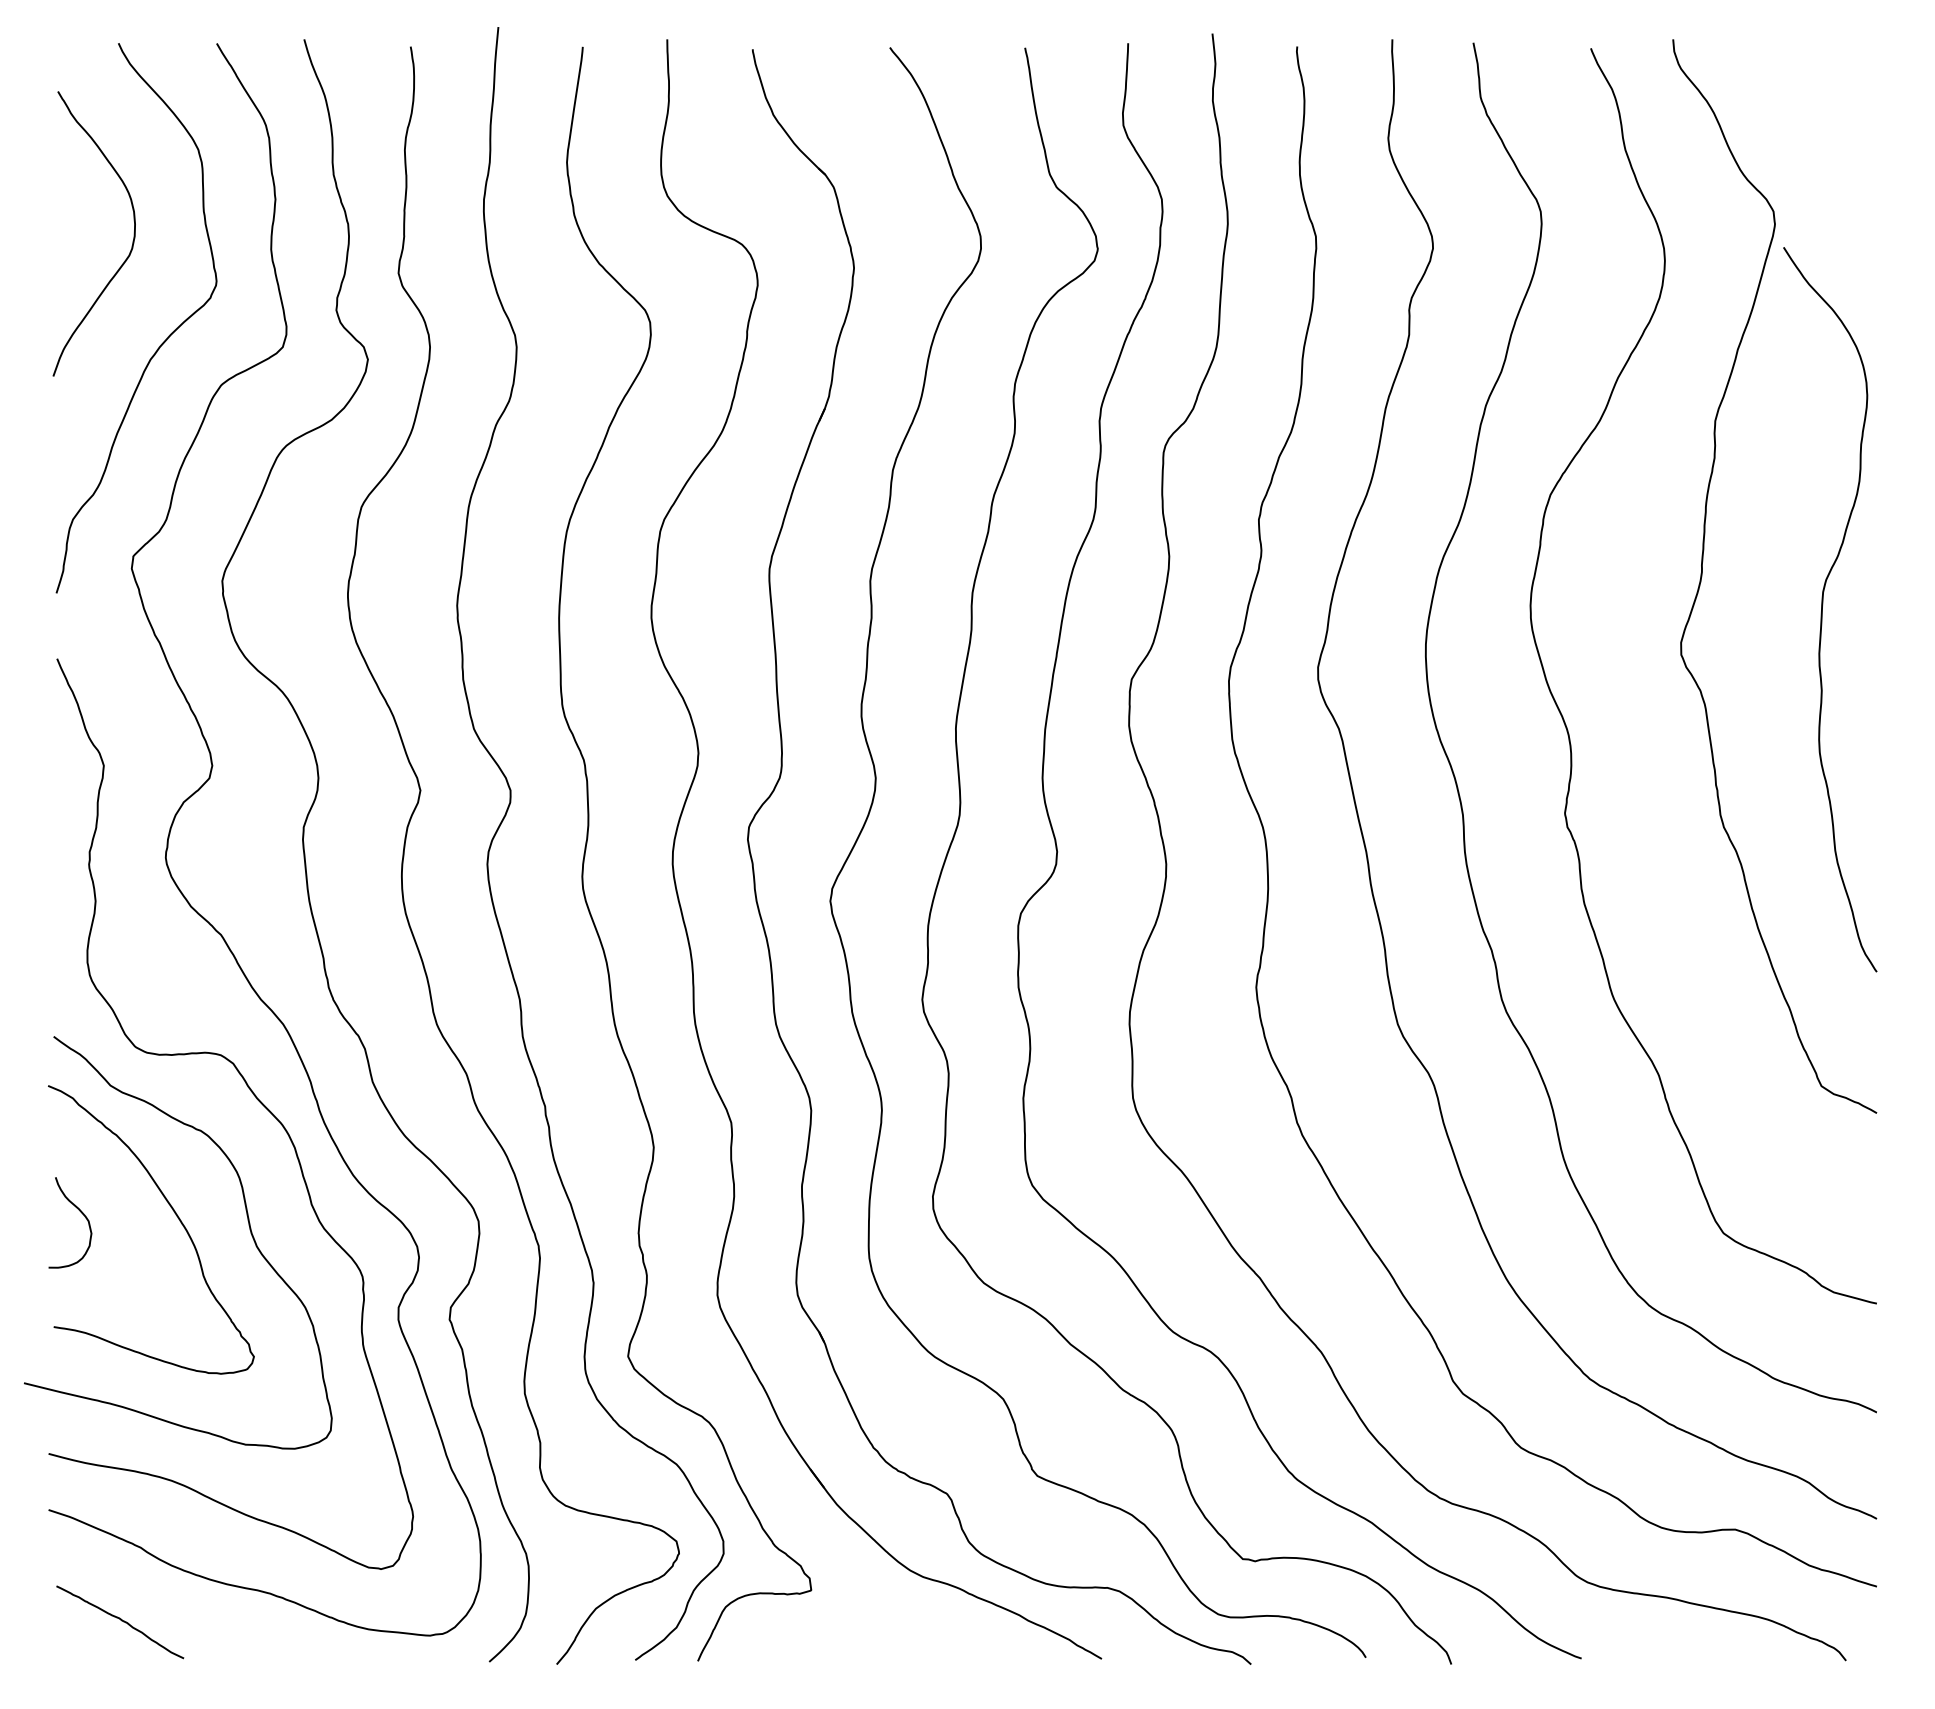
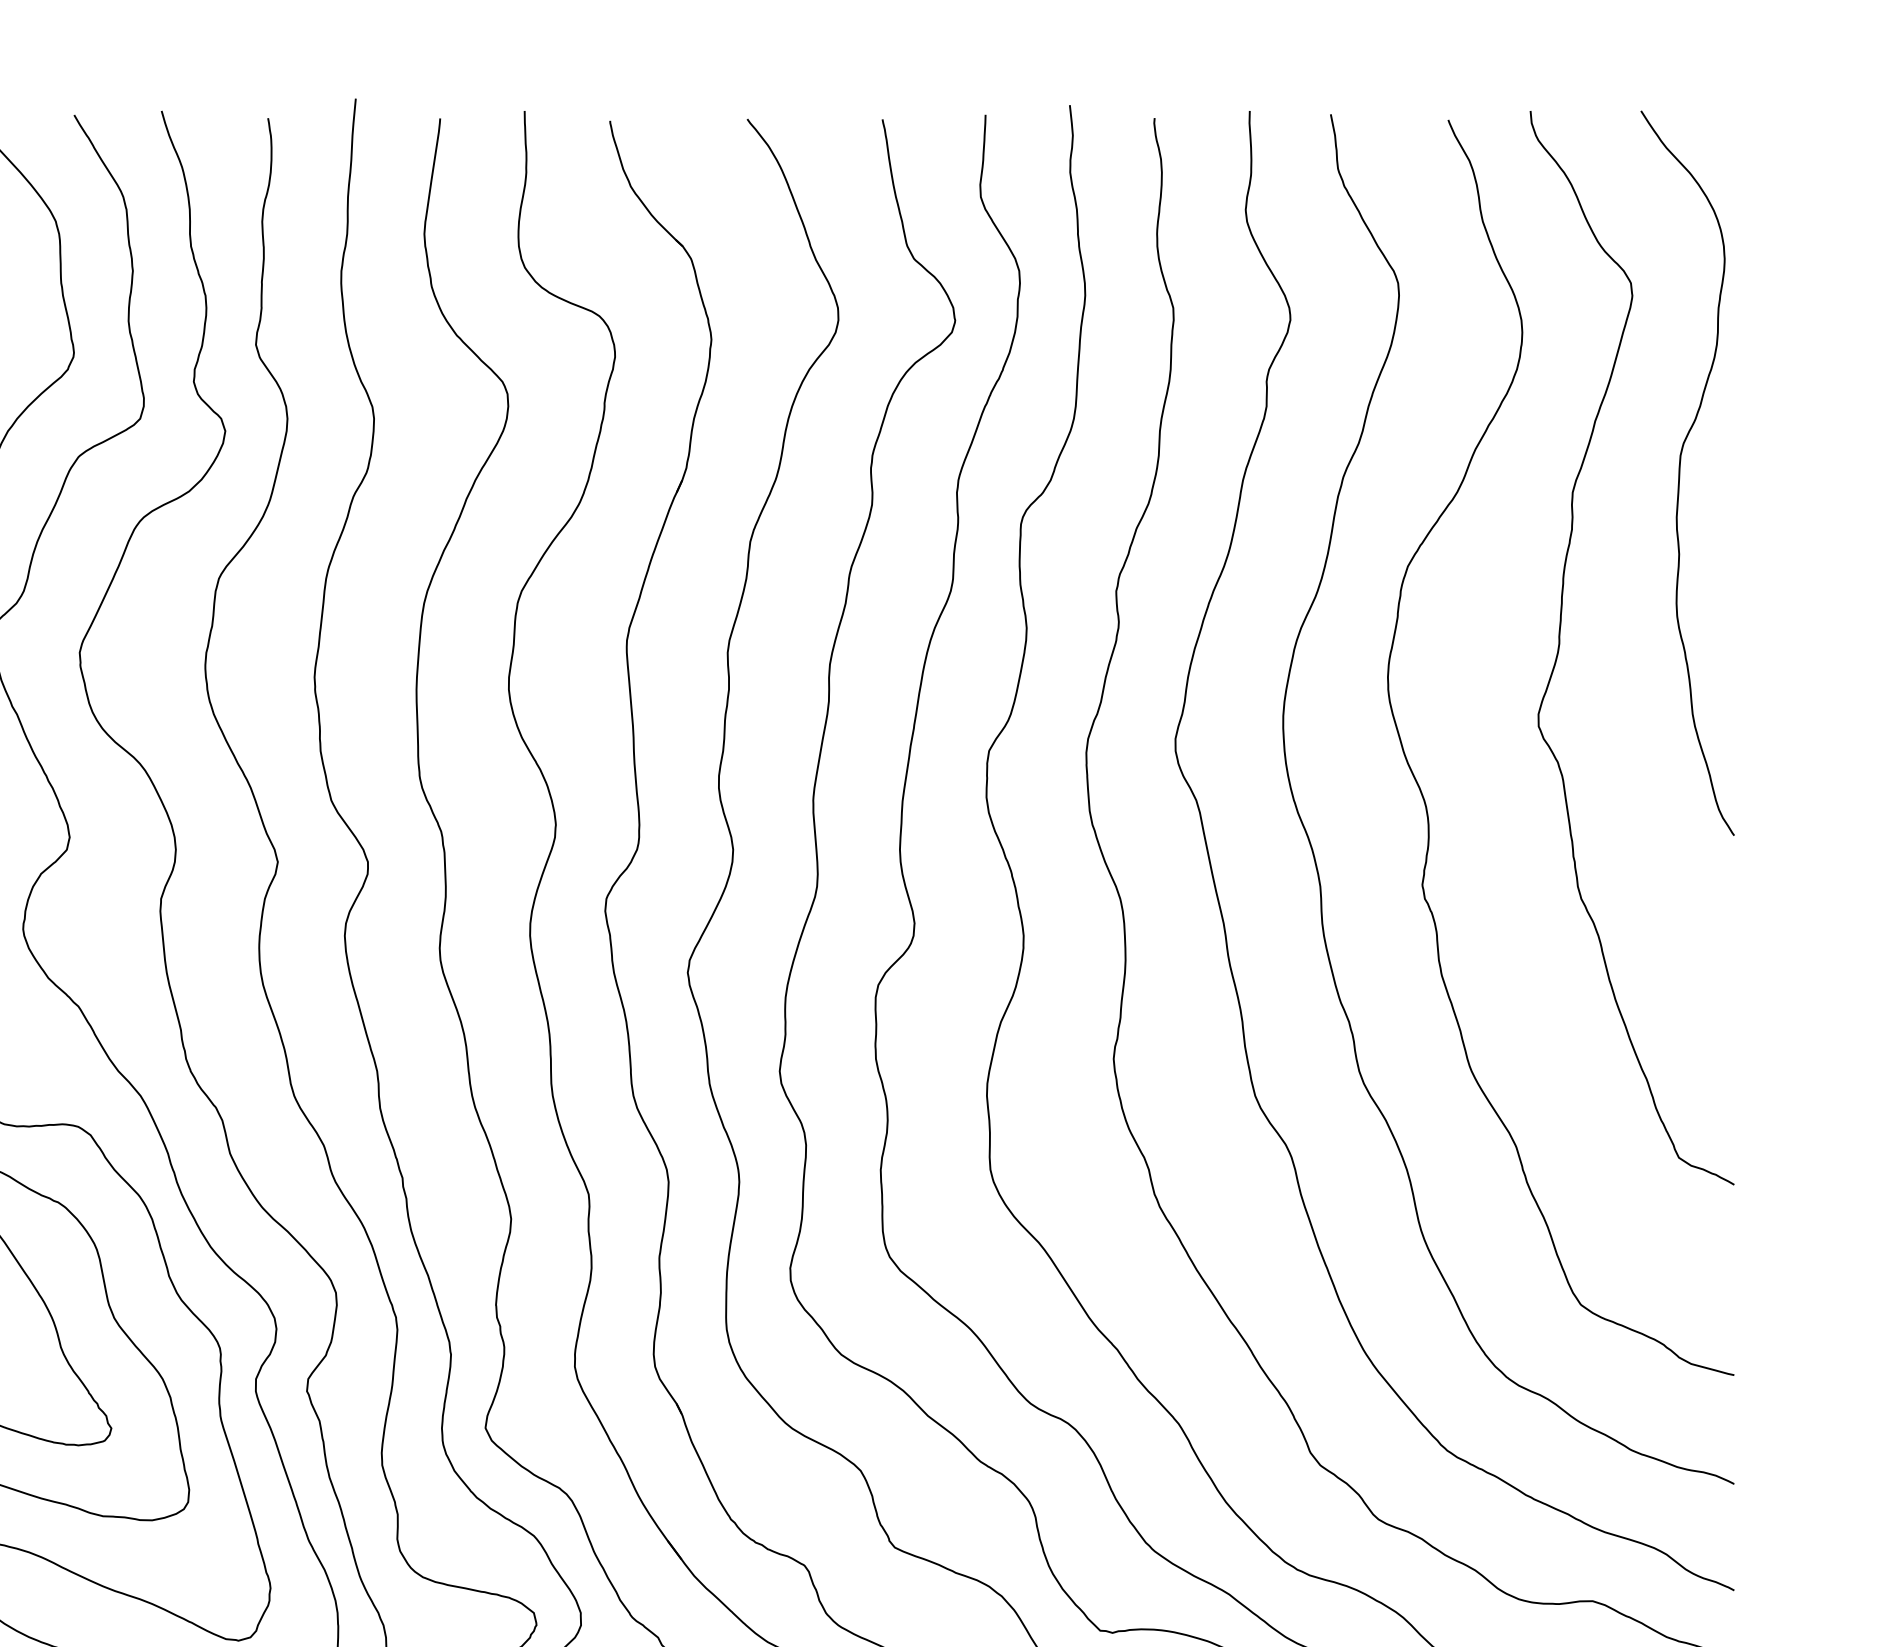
curve: (1822, 609) -> (1679, 473), moved

